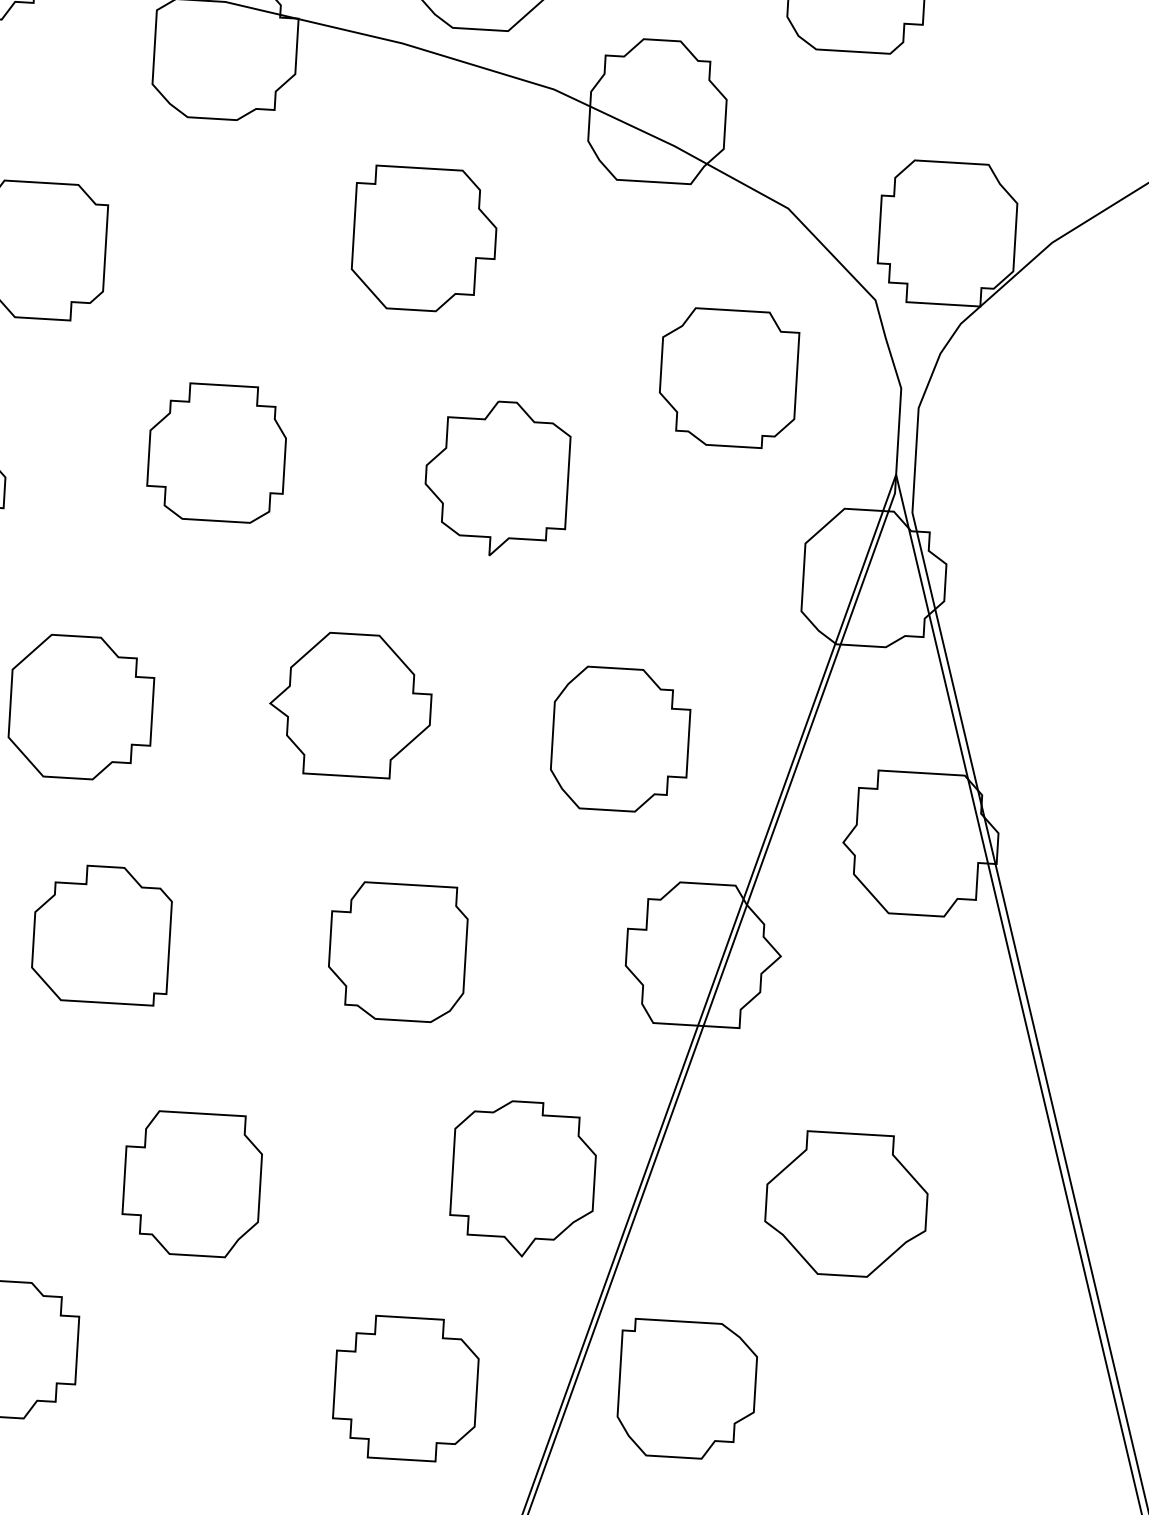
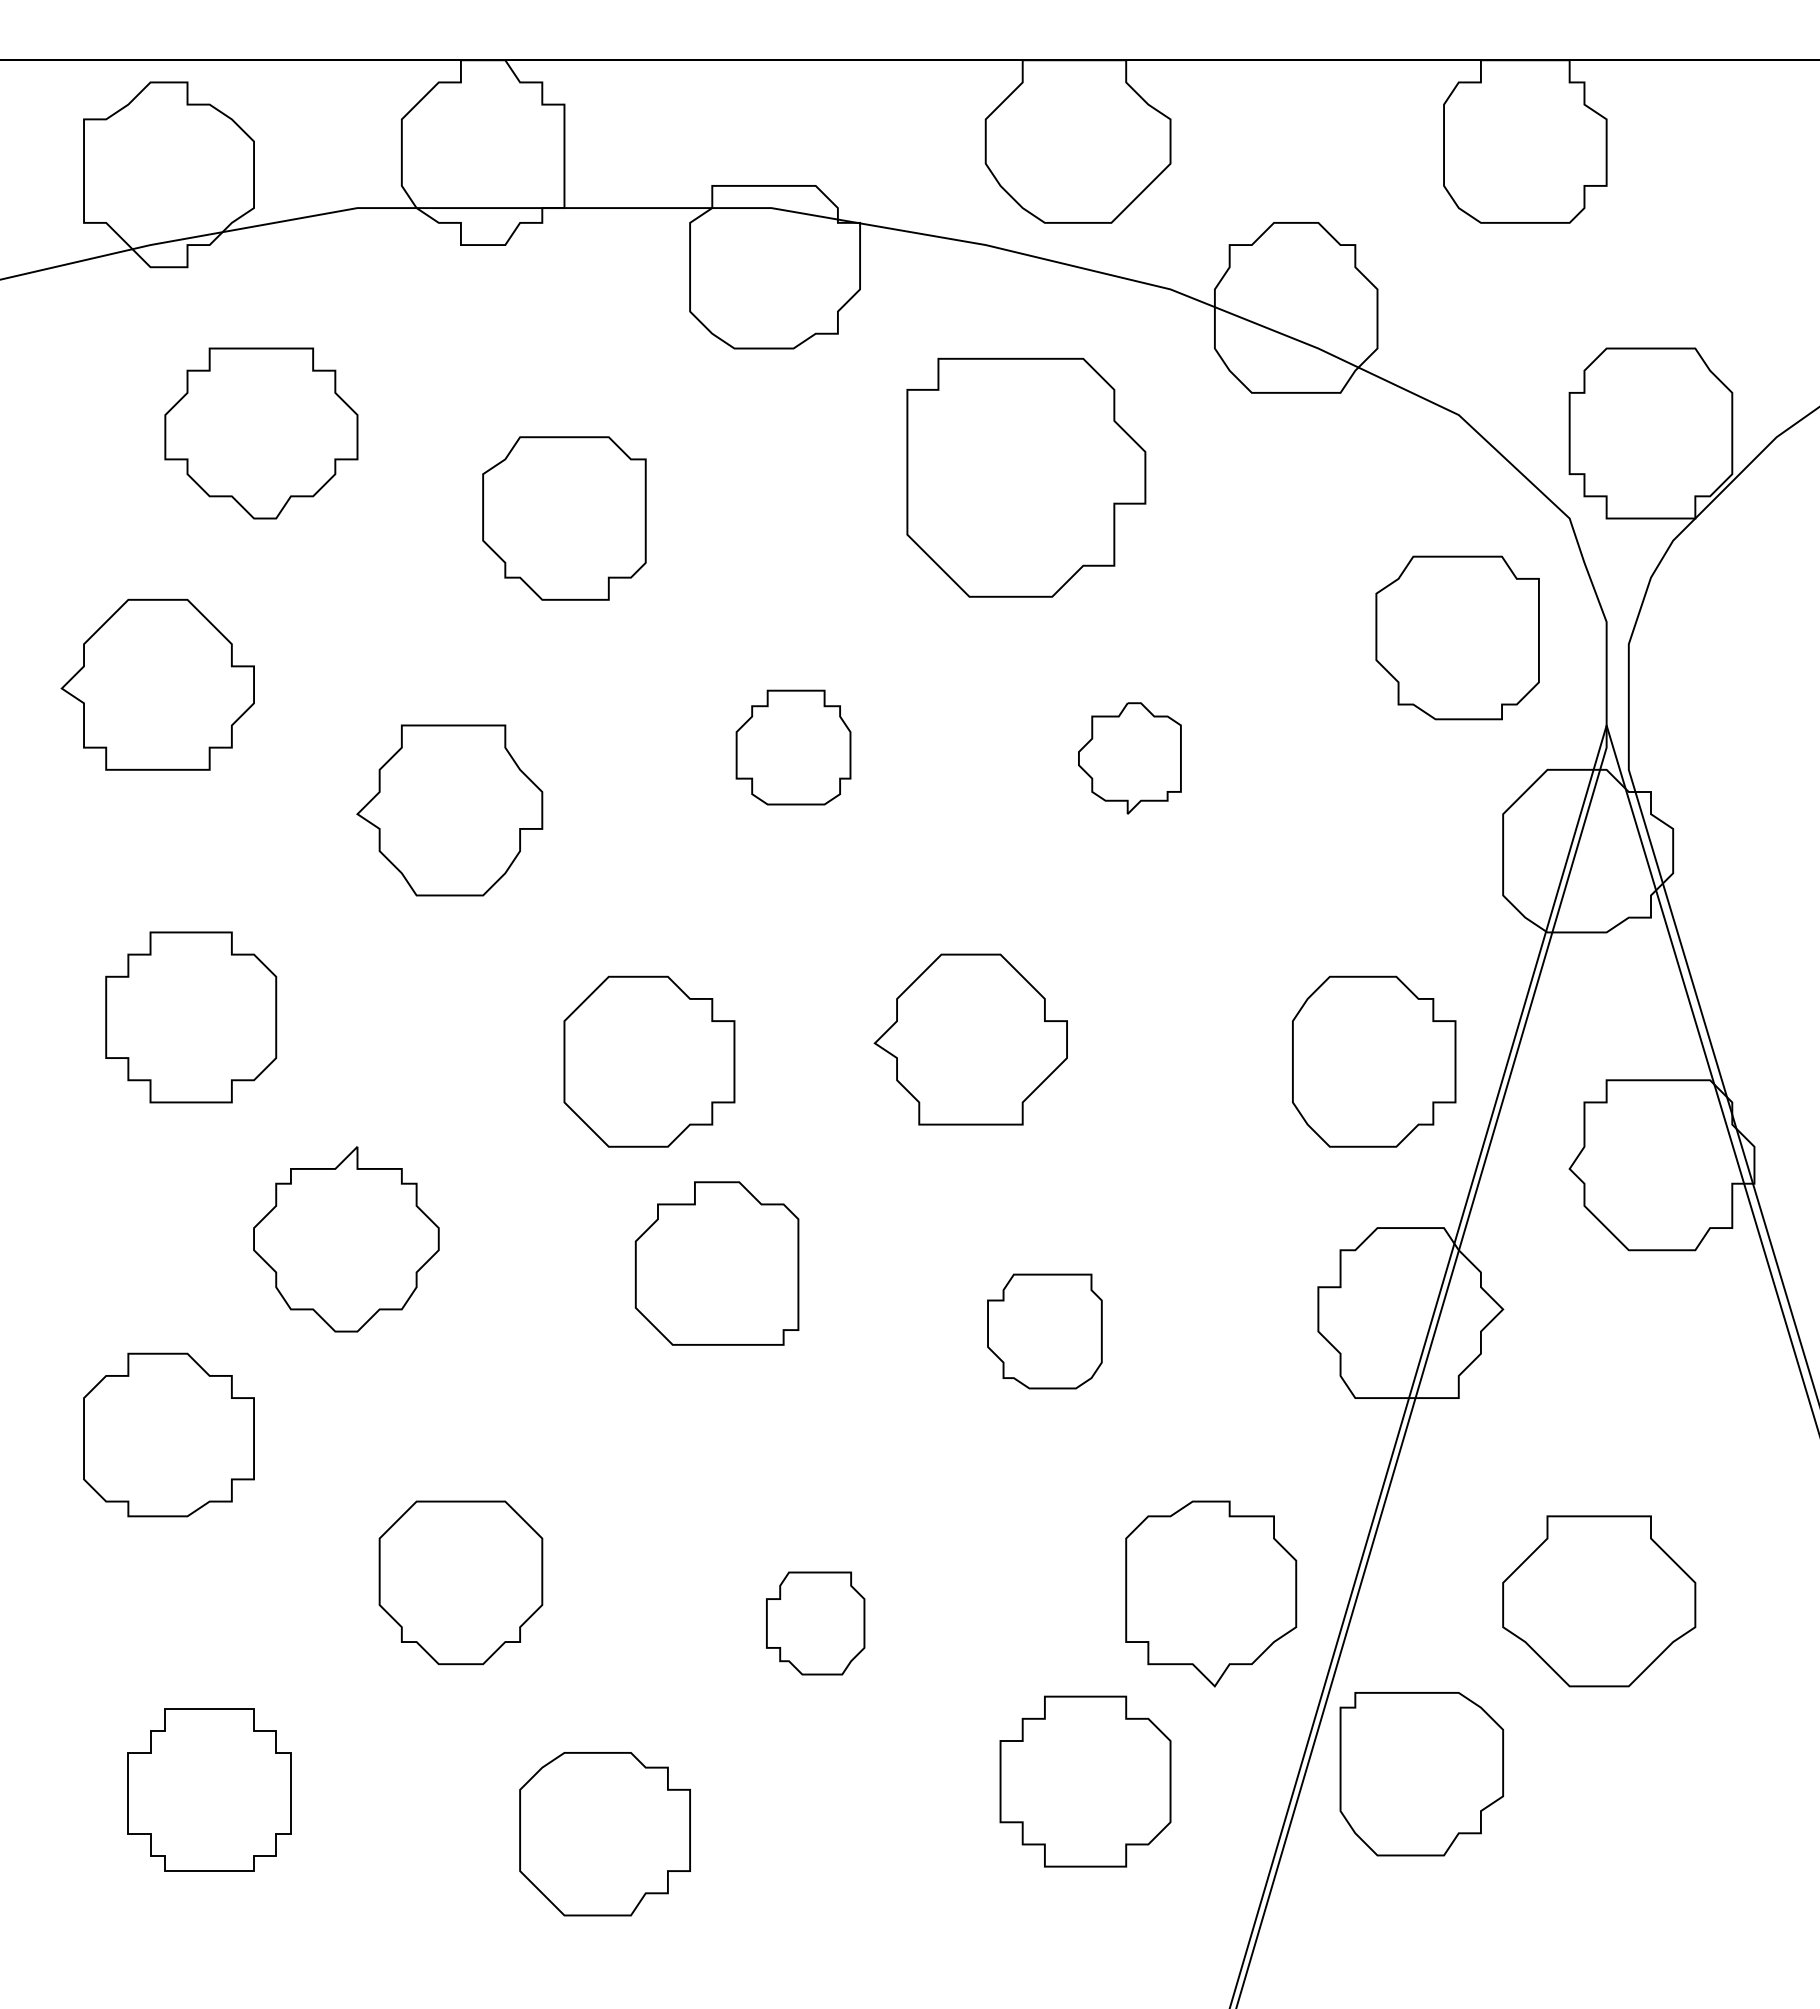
part: (424, 239) -> (1026, 477), size x1.4
part: (728, 377) -> (1457, 637), moved
part: (217, 452) -> (793, 747), size x0.7
part: (496, 478) -> (1129, 758), size x0.6
part: (620, 739) -> (1374, 1061), moved
part: (101, 934) -> (716, 1263), moved
part: (397, 952) -> (1044, 1331), size x0.7
part: (192, 1184) -> (815, 1623), size x0.6
part: (405, 1388) -> (1085, 1781), moved
part: (686, 1390) -> (1421, 1774), moved

